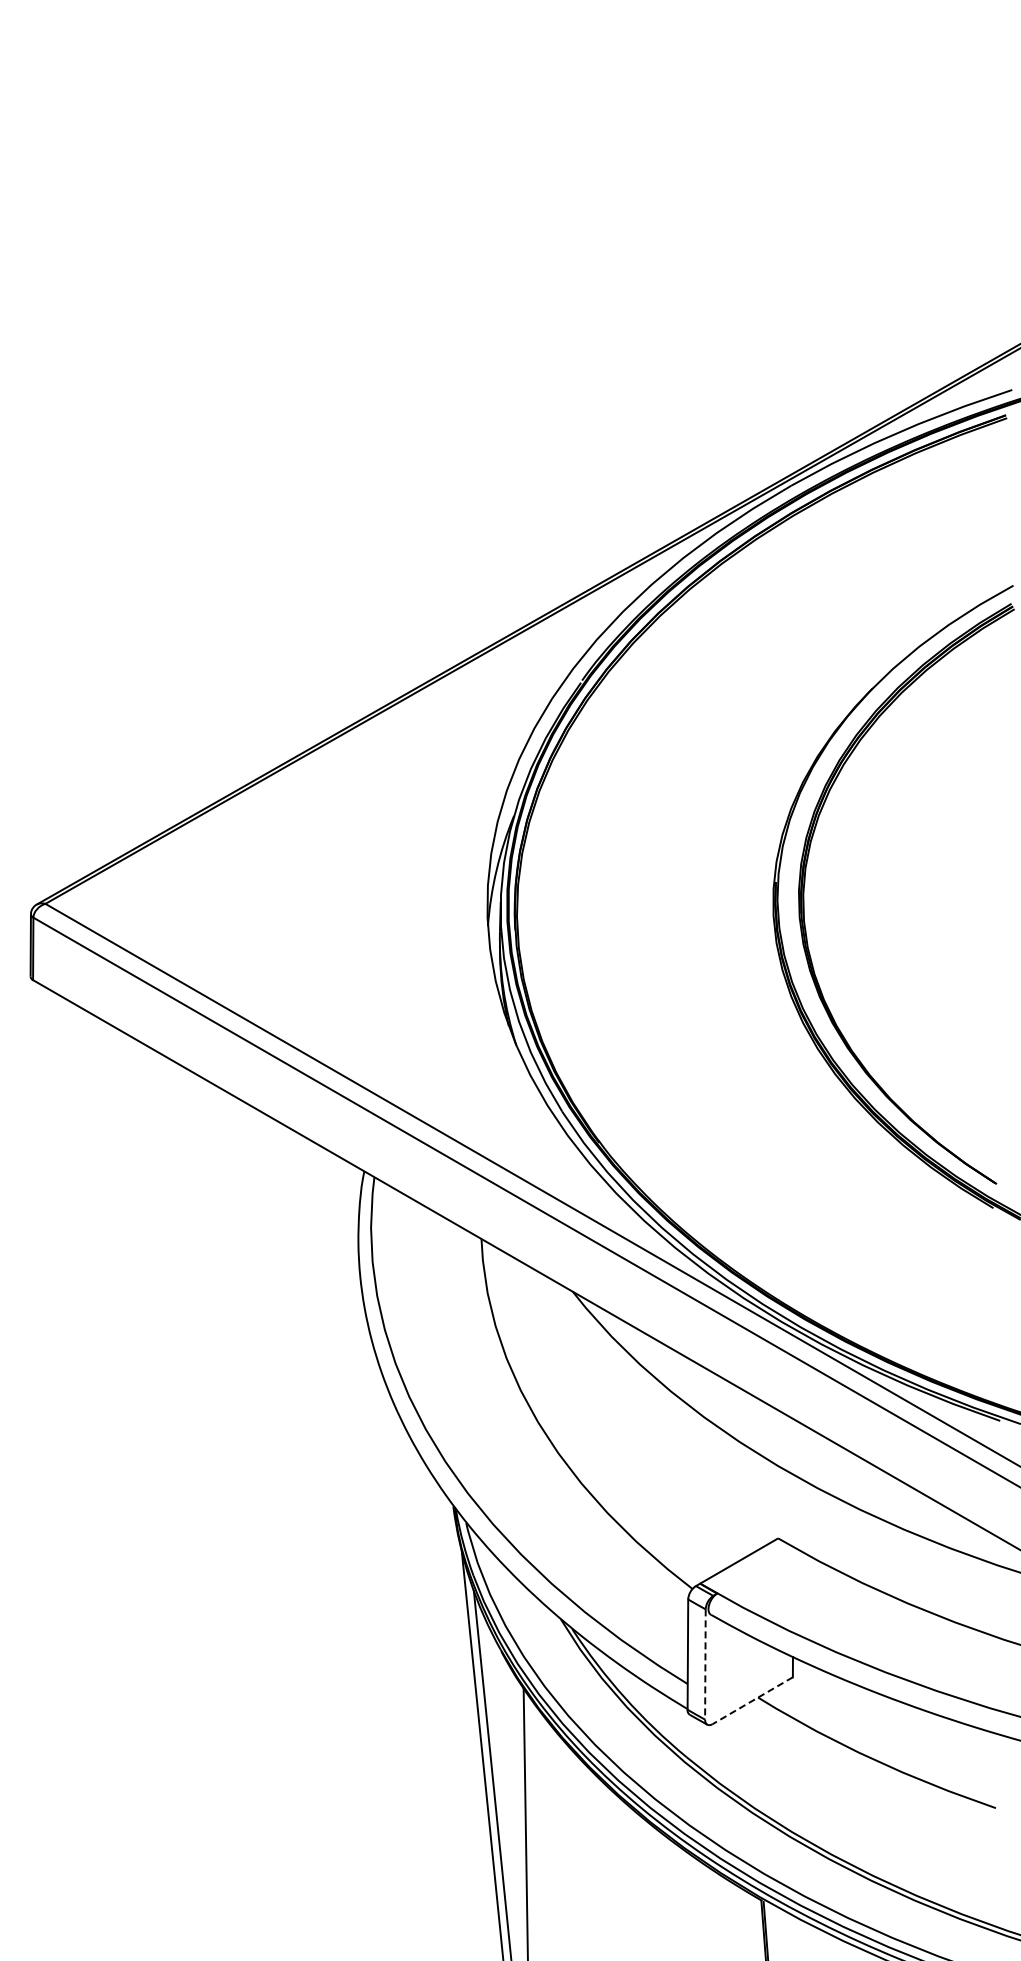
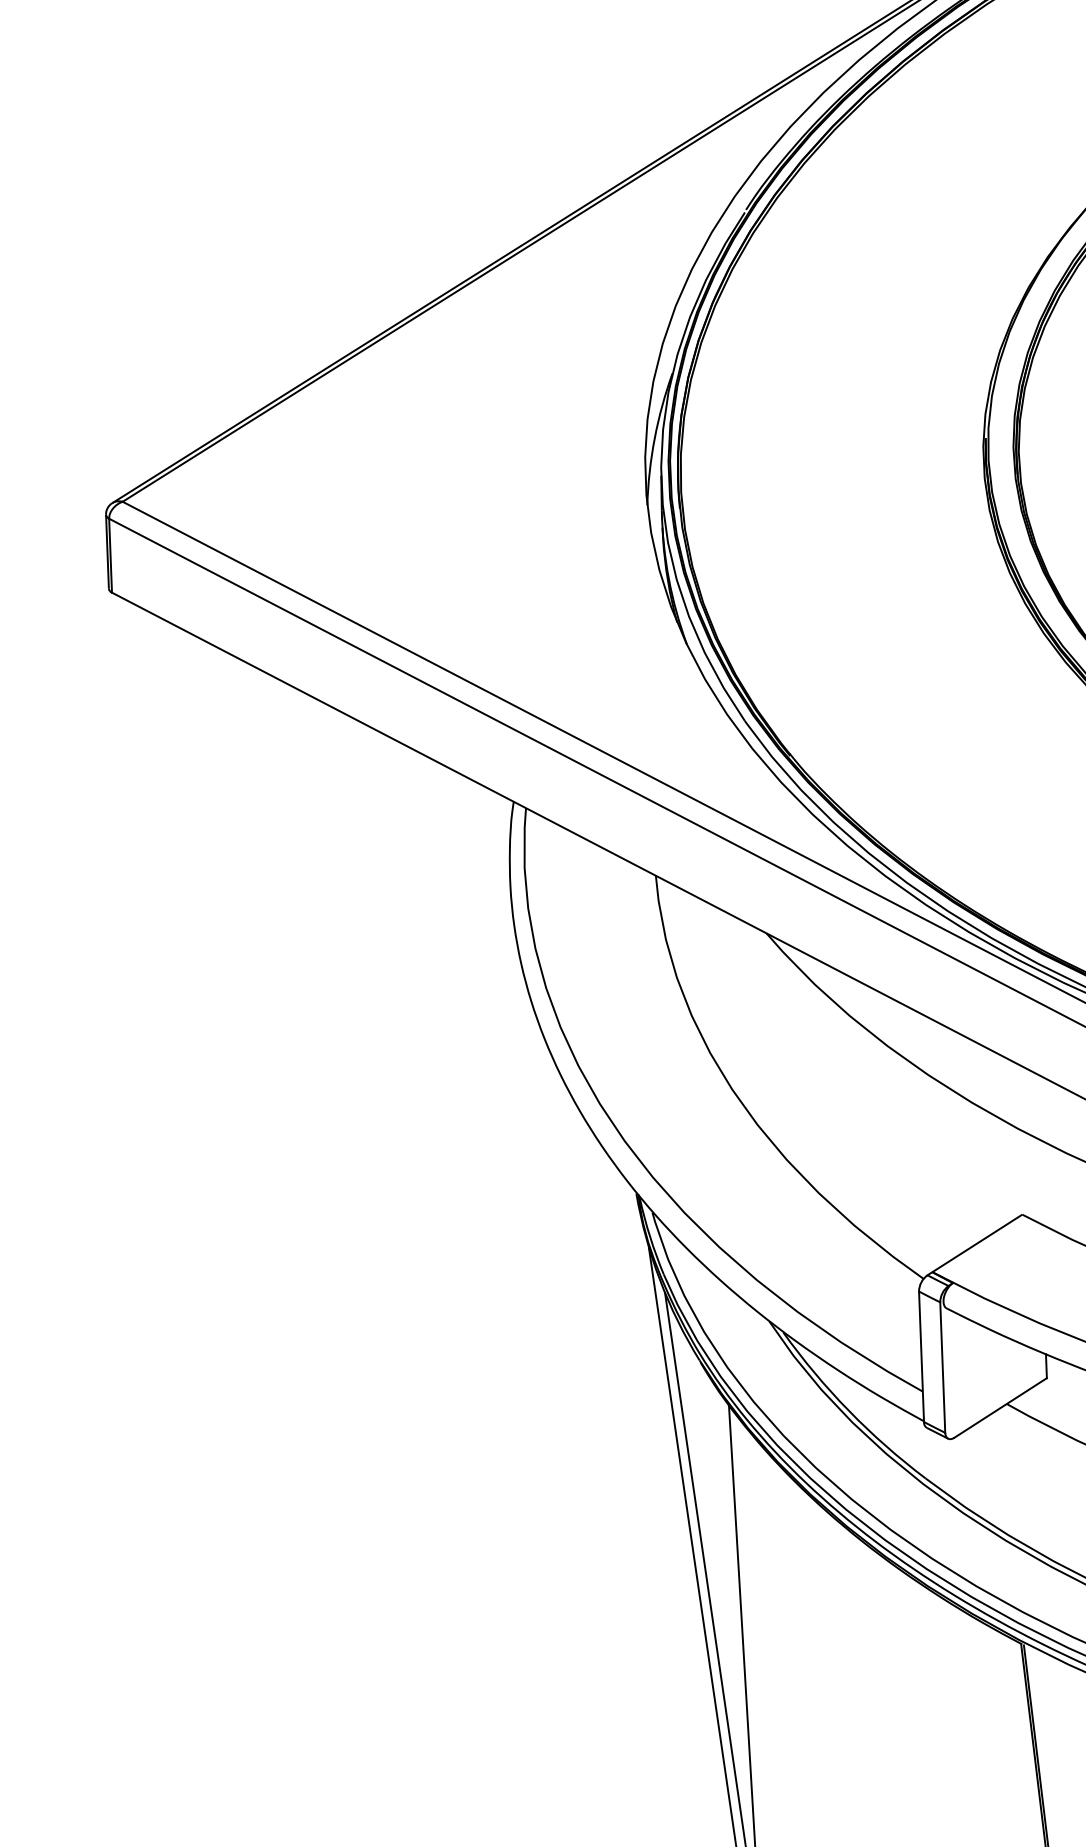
line: (705, 1665) -> (942, 1368), dashed -> solid
line: (752, 1700) -> (1000, 1407), dashed -> solid

